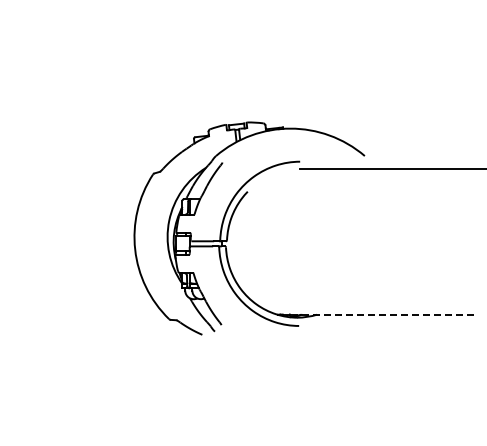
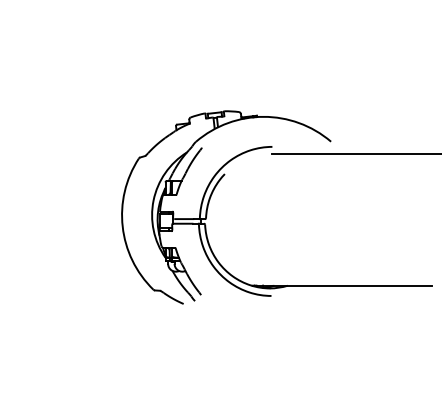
line: (383, 314) -> (348, 285), dashed -> solid

